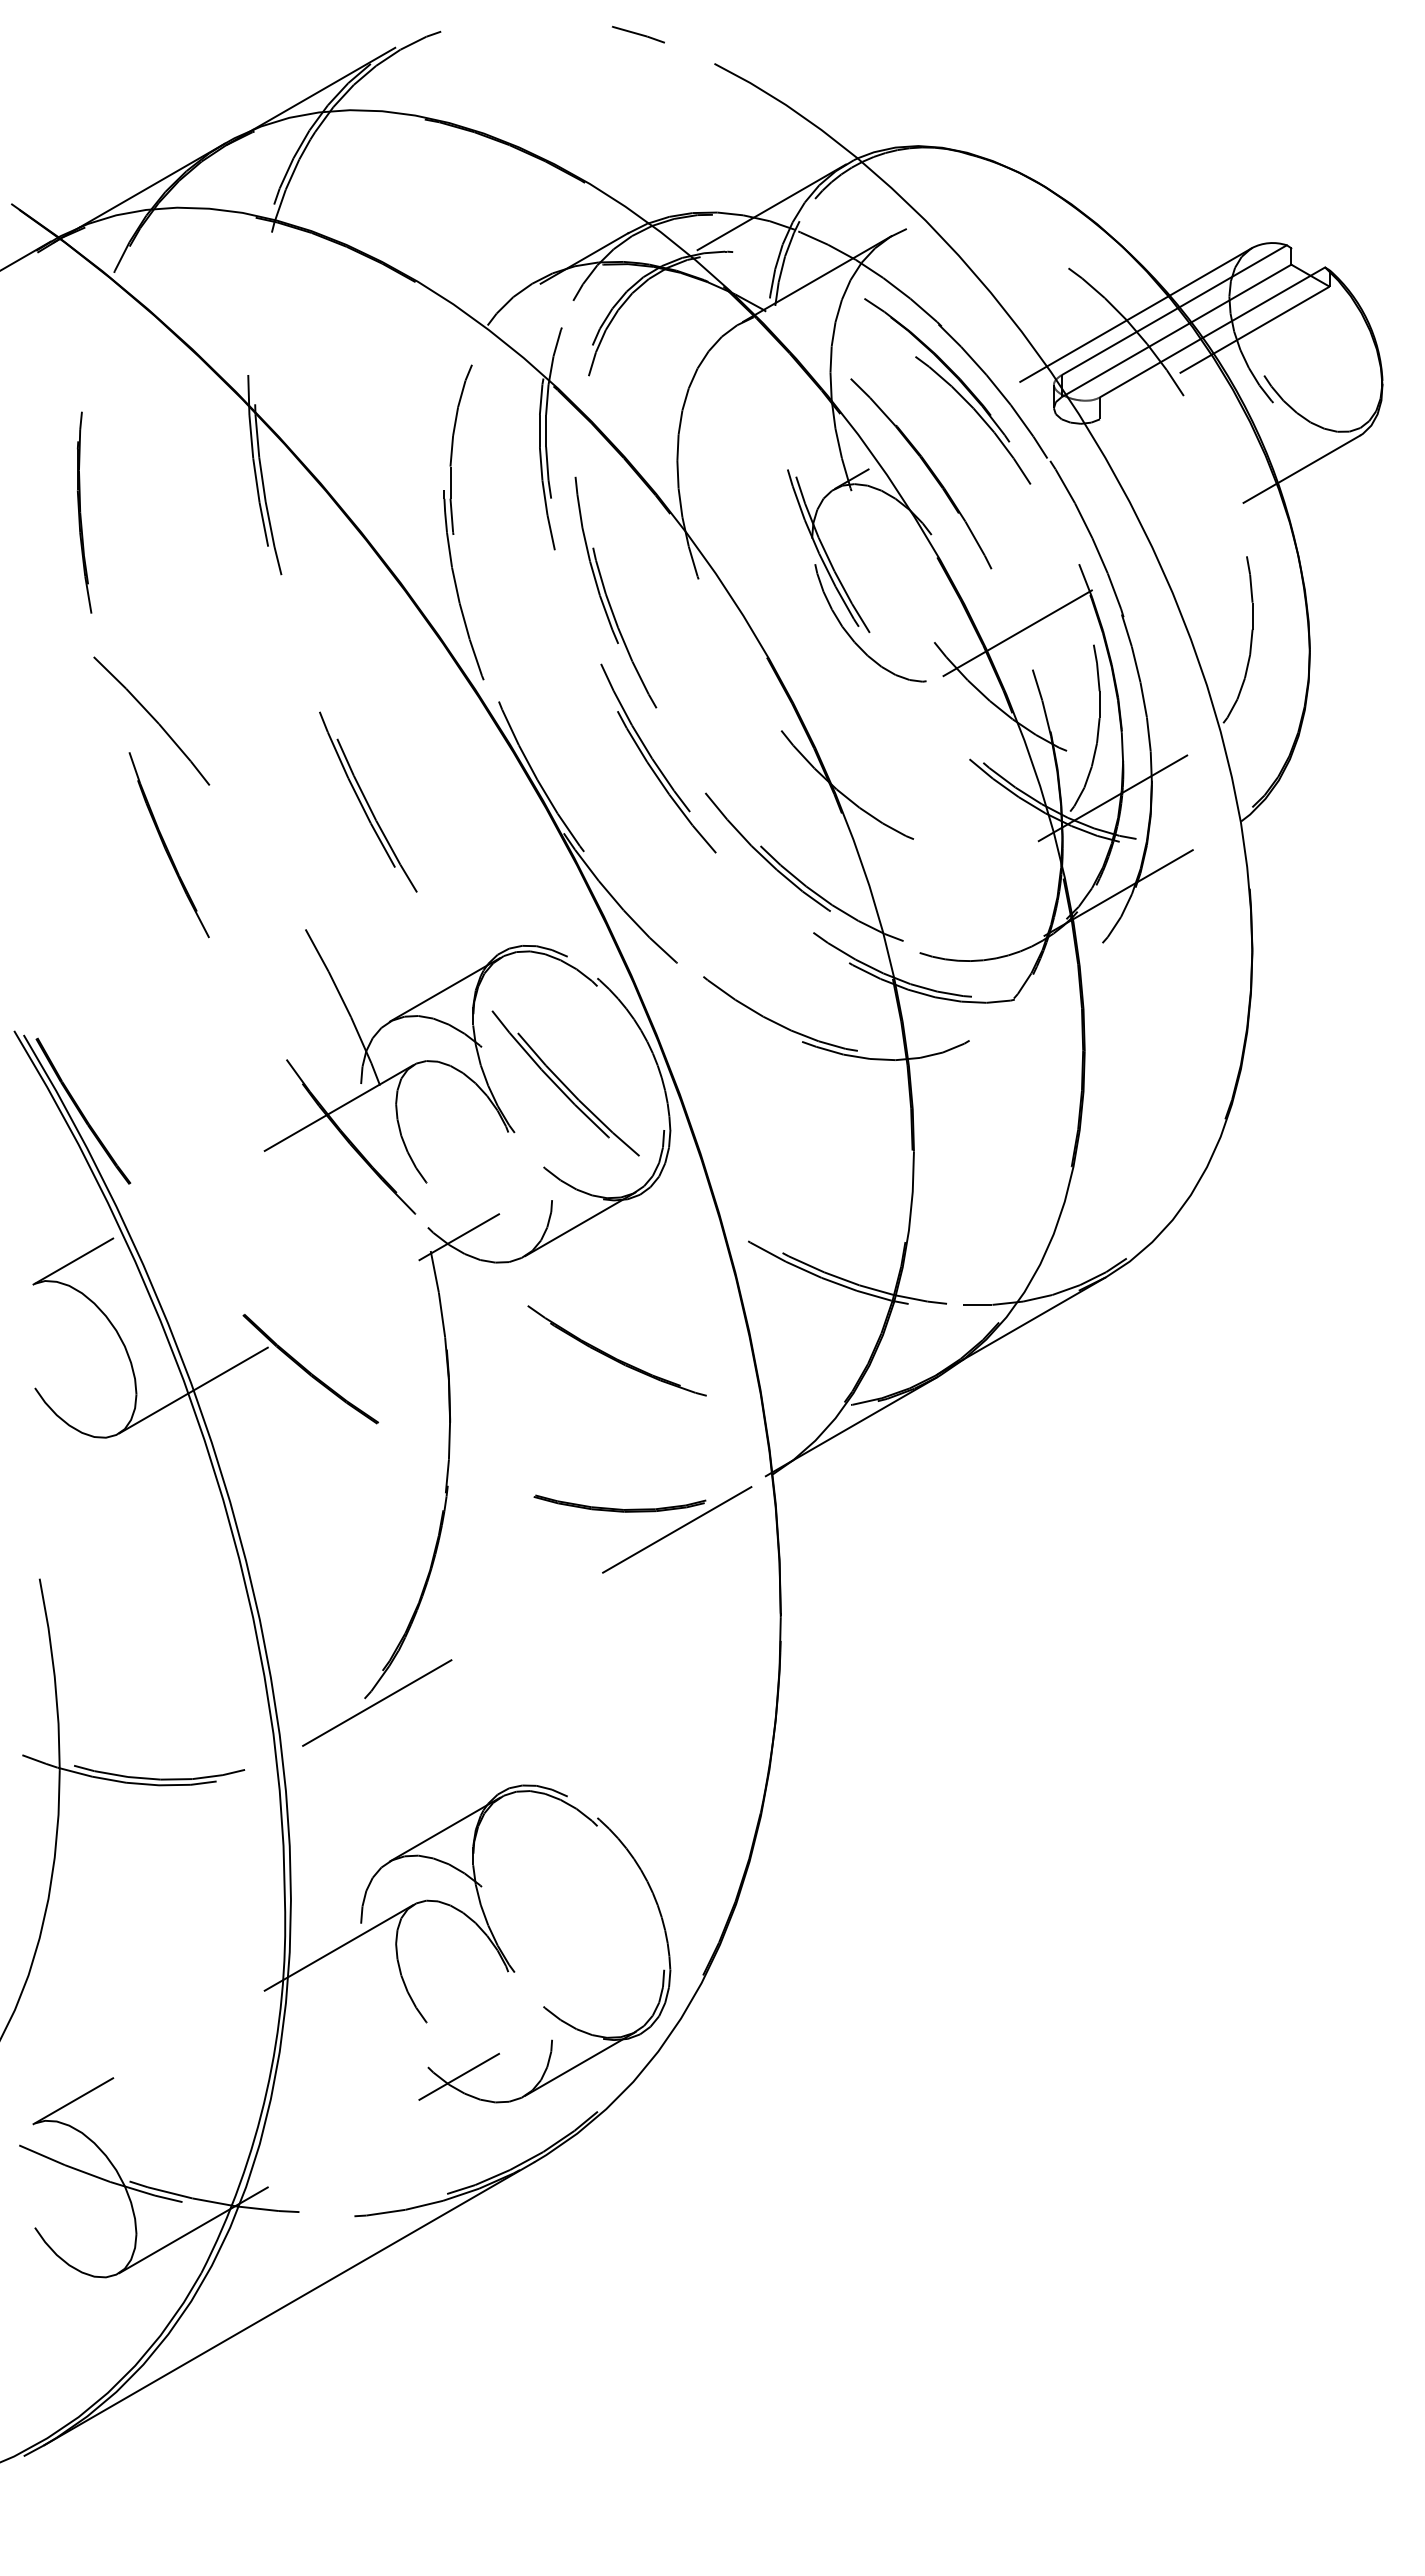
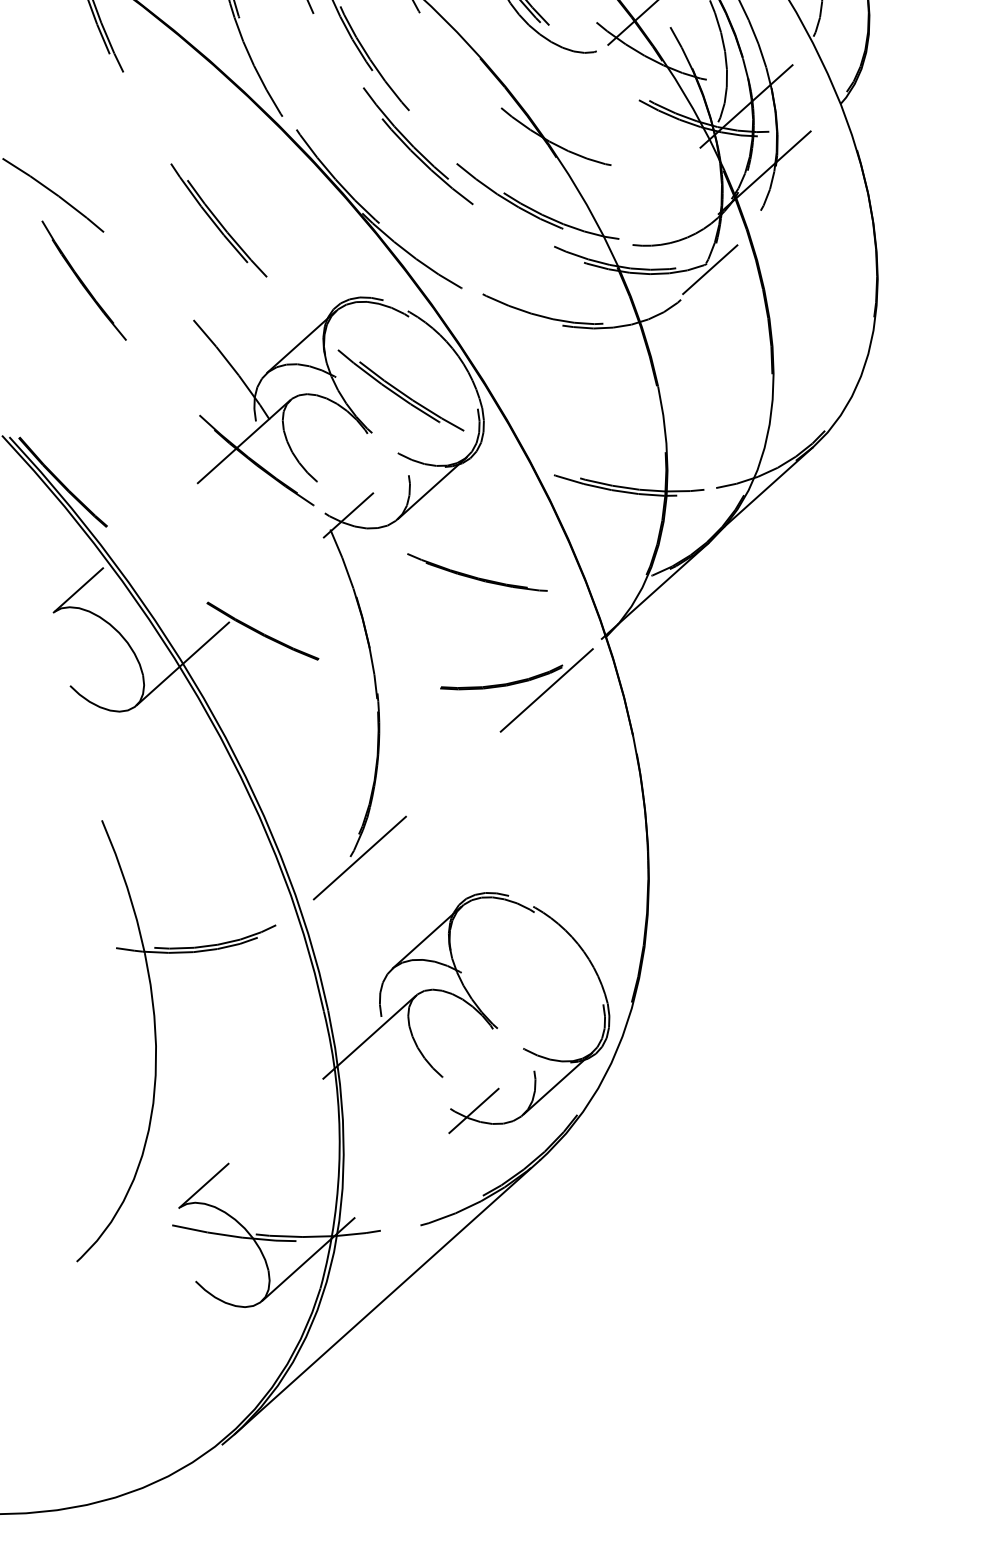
line: (1017, 1008) -> (710, 269), added

